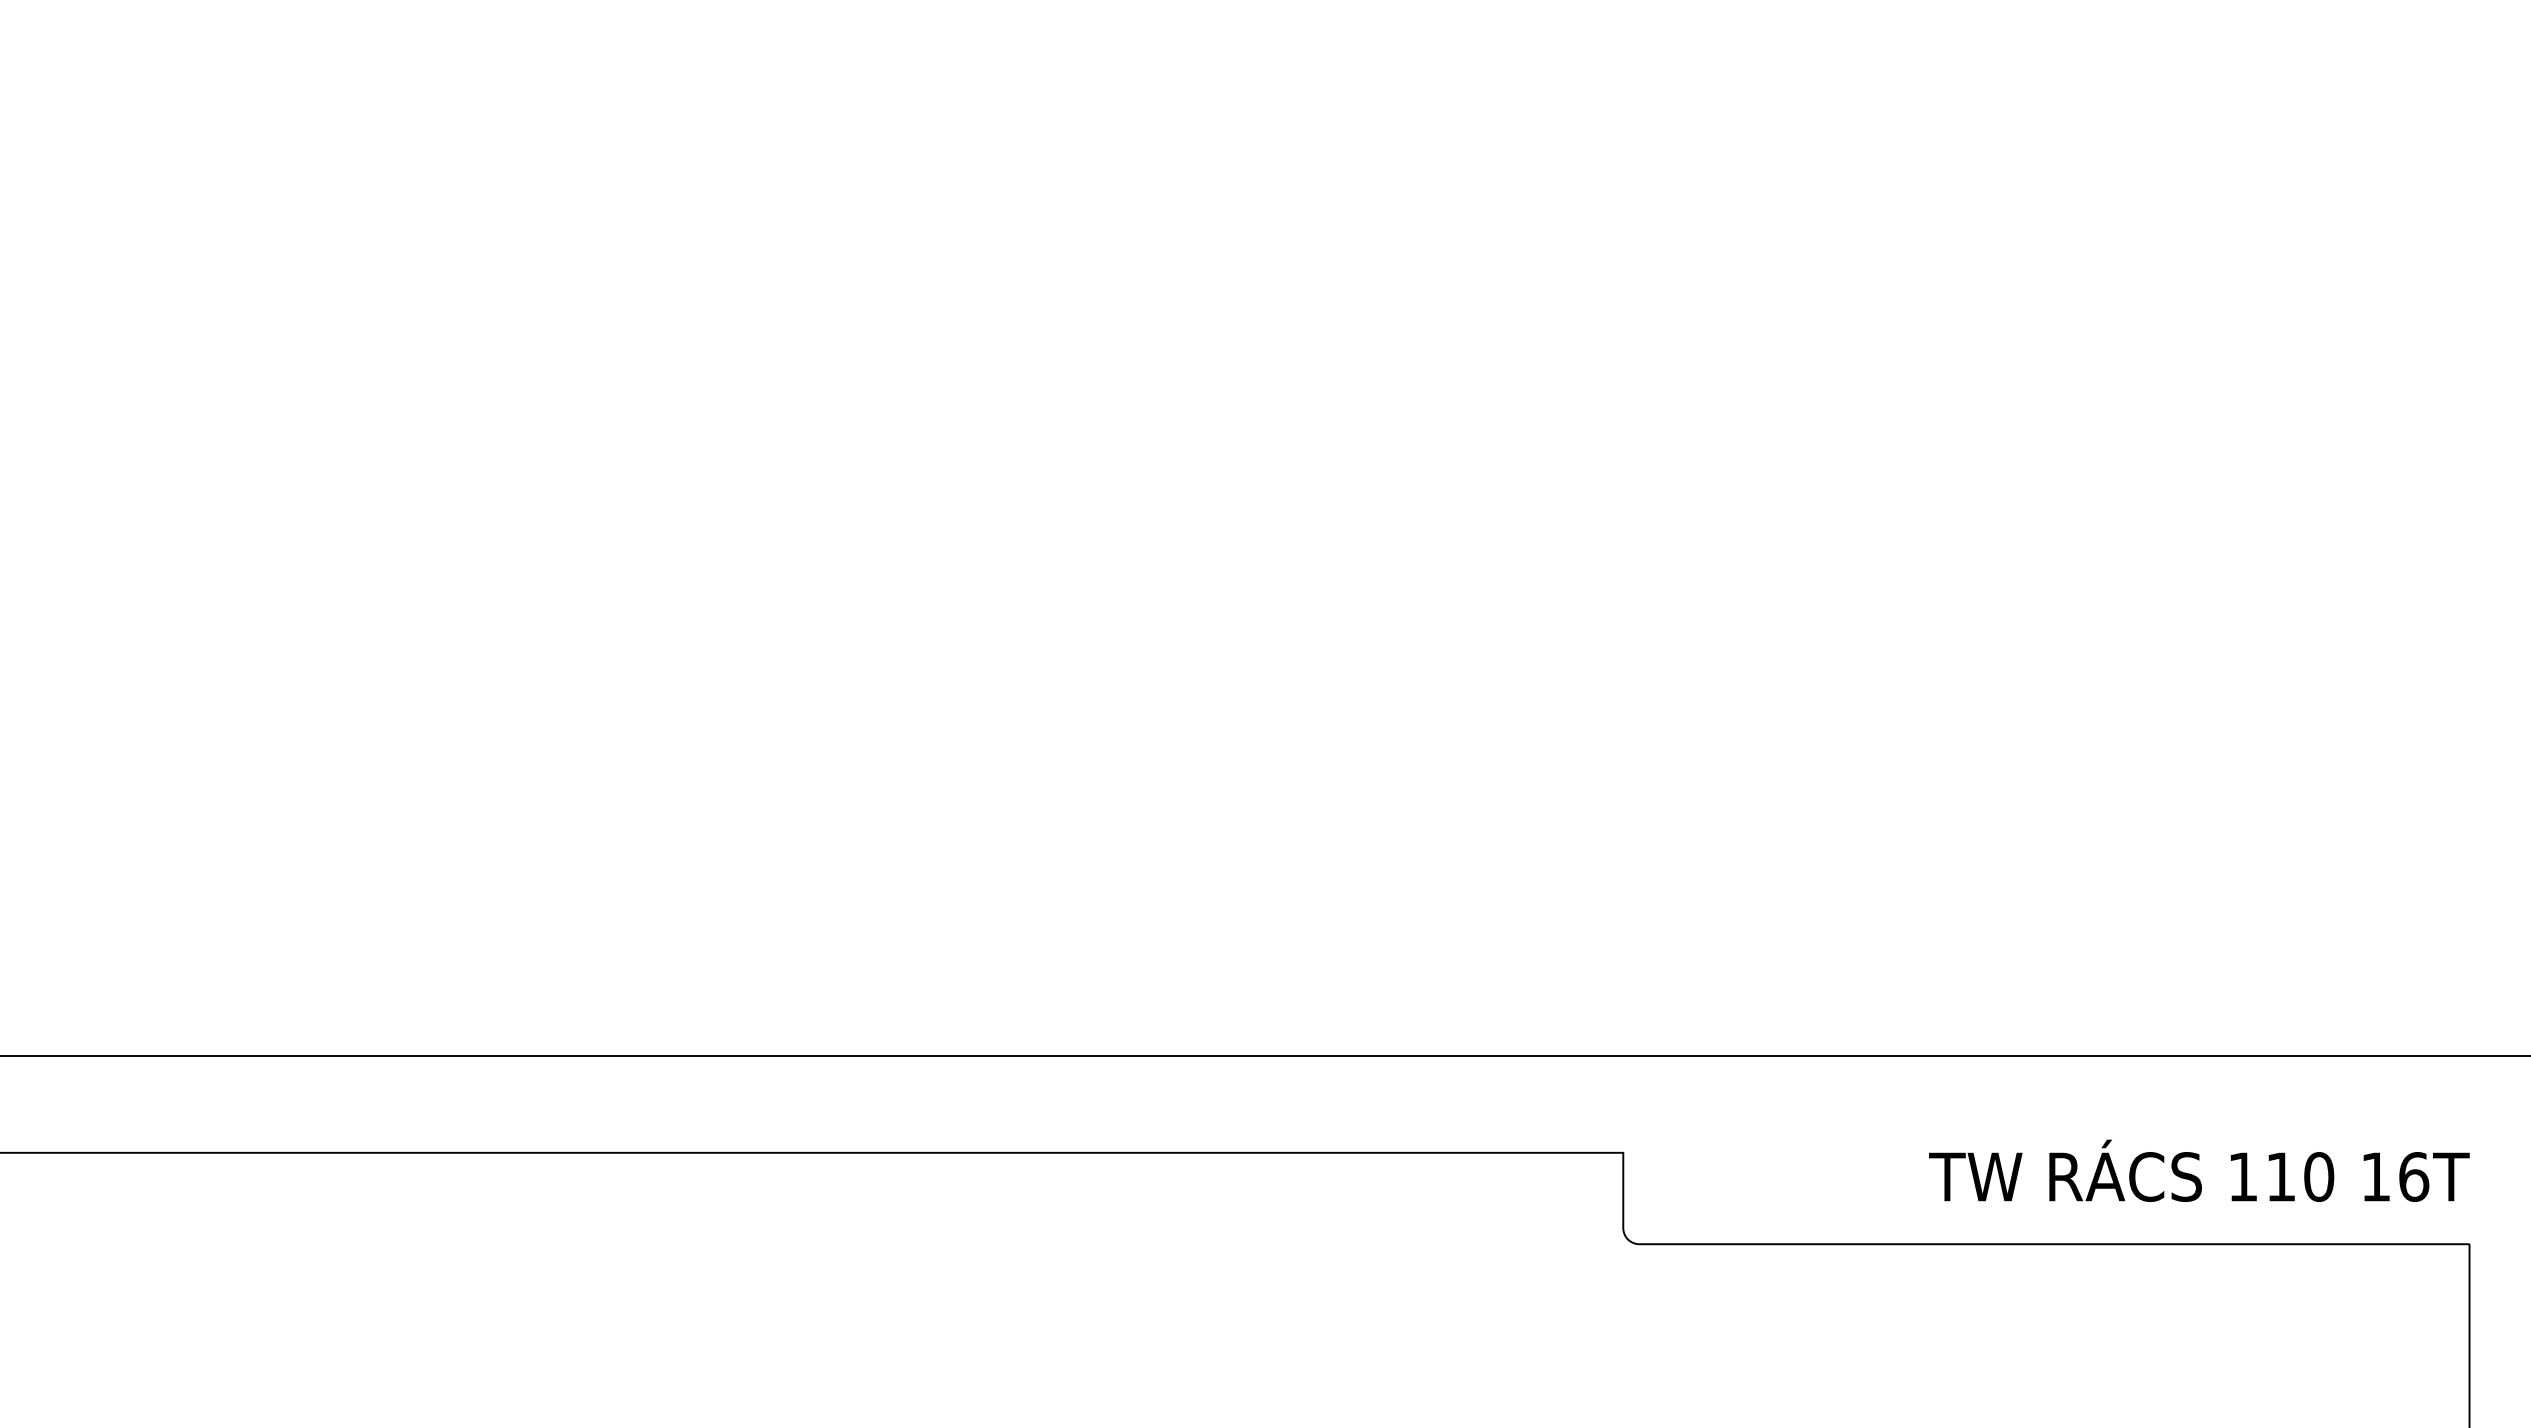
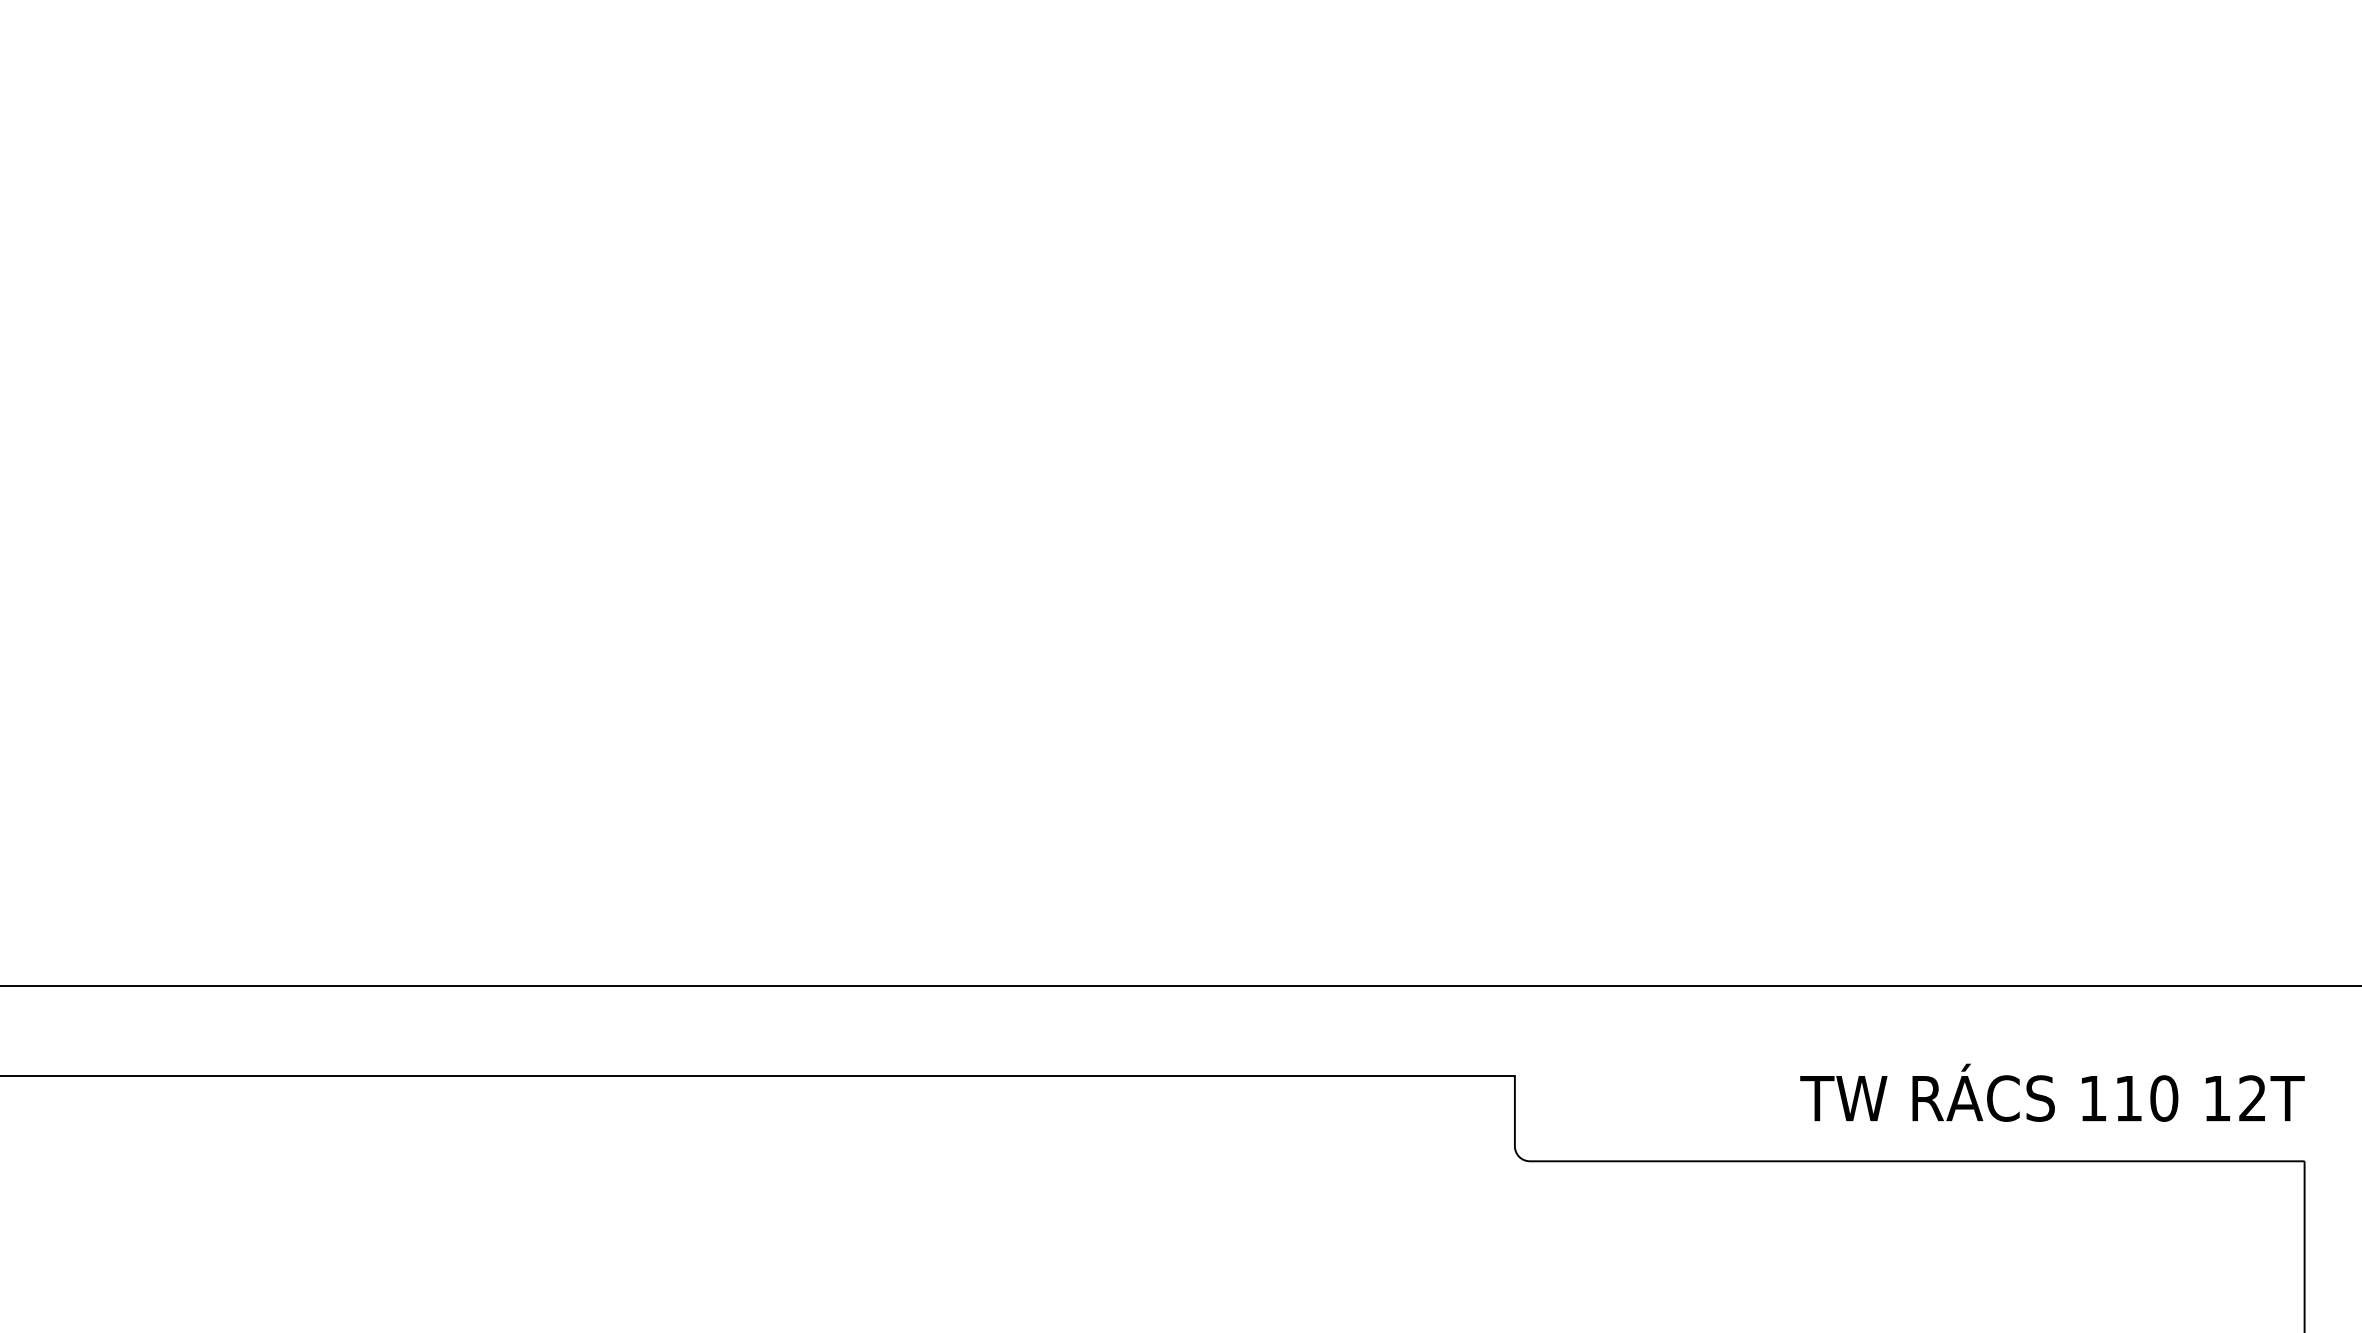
text: (2414, 1176) -> (2253, 1098), 16T -> 12T

